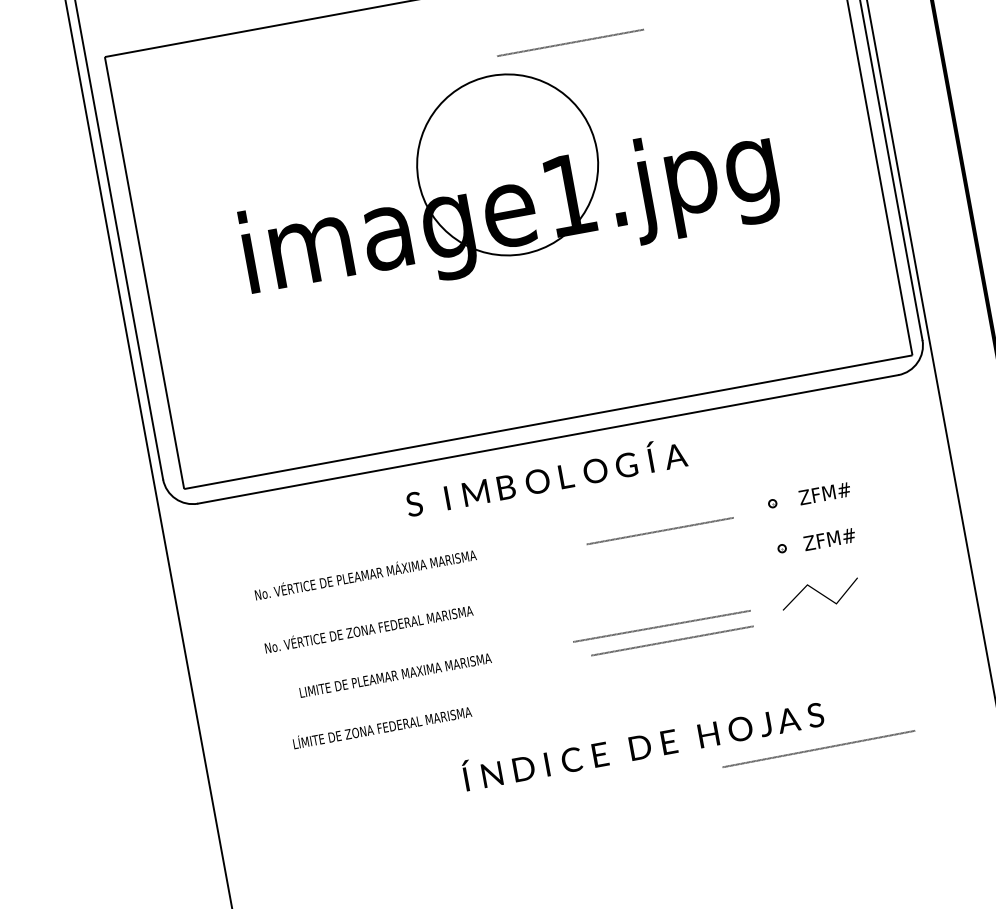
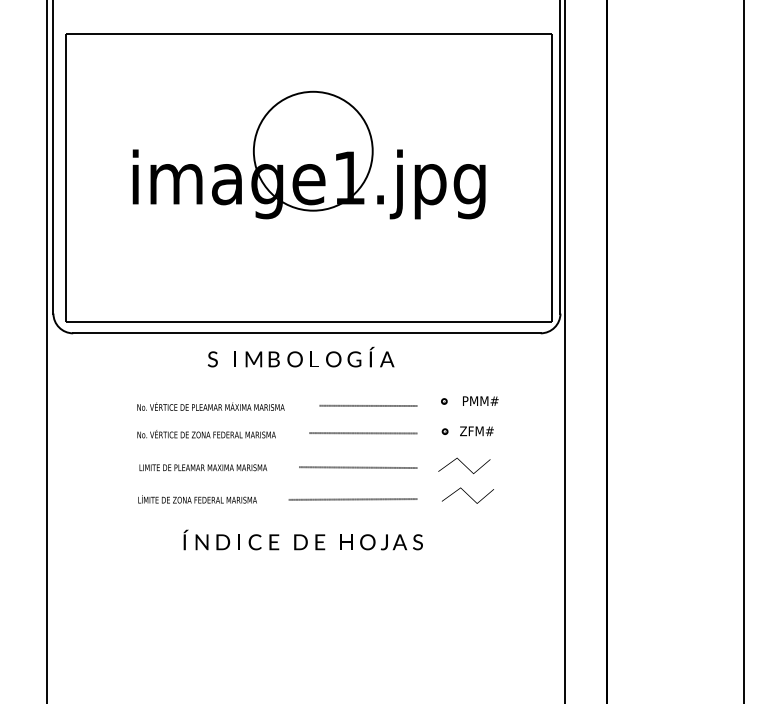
line: (570, 42) -> (368, 79), removed
text: (826, 492) -> (480, 400), ZFM# -> PMM#
text: (364, 573) -> (210, 406), moved
text: (368, 628) -> (206, 434), moved
line: (832, 636) -> (467, 494), added
line: (672, 641) -> (363, 433), moved
text: (395, 675) -> (203, 467), moved
text: (382, 727) -> (197, 499), moved
text: (641, 742) -> (302, 539), moved
line: (818, 749) -> (352, 499), moved

